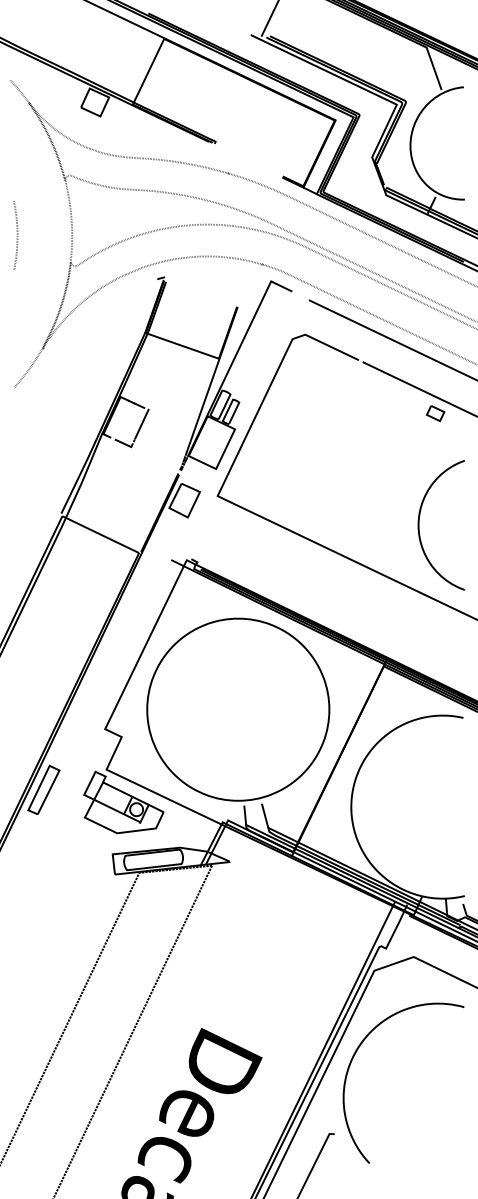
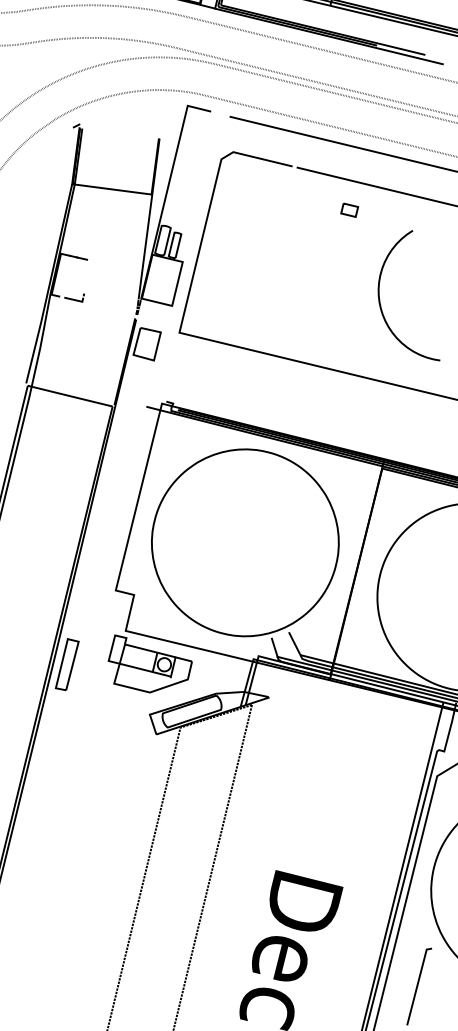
part: (435, 413) -> (349, 210), moved
line: (141, 423) -> (87, 275), removed
curve: (419, 525) -> (381, 305), moved

